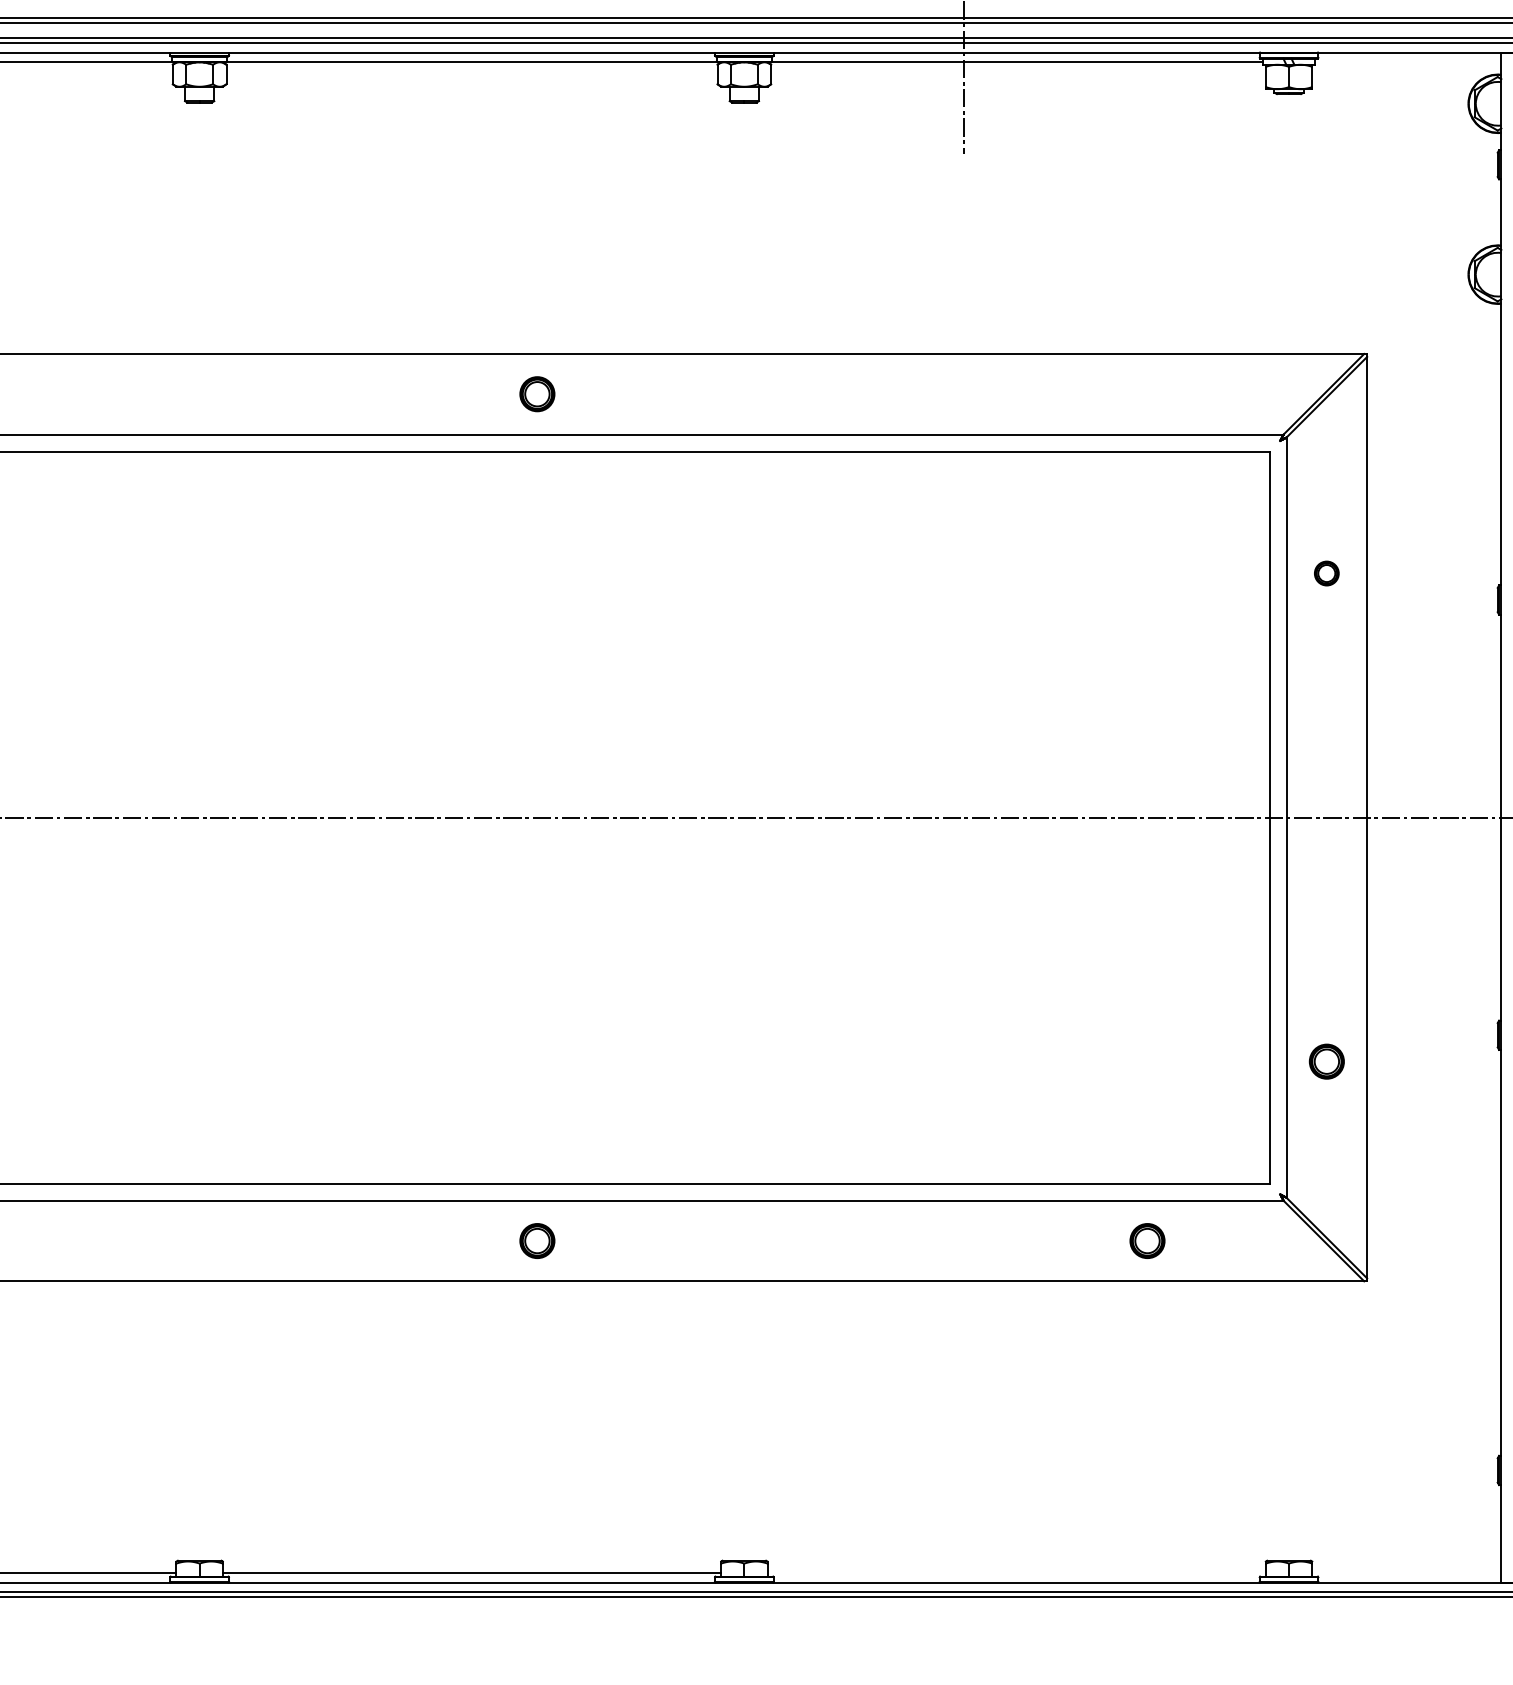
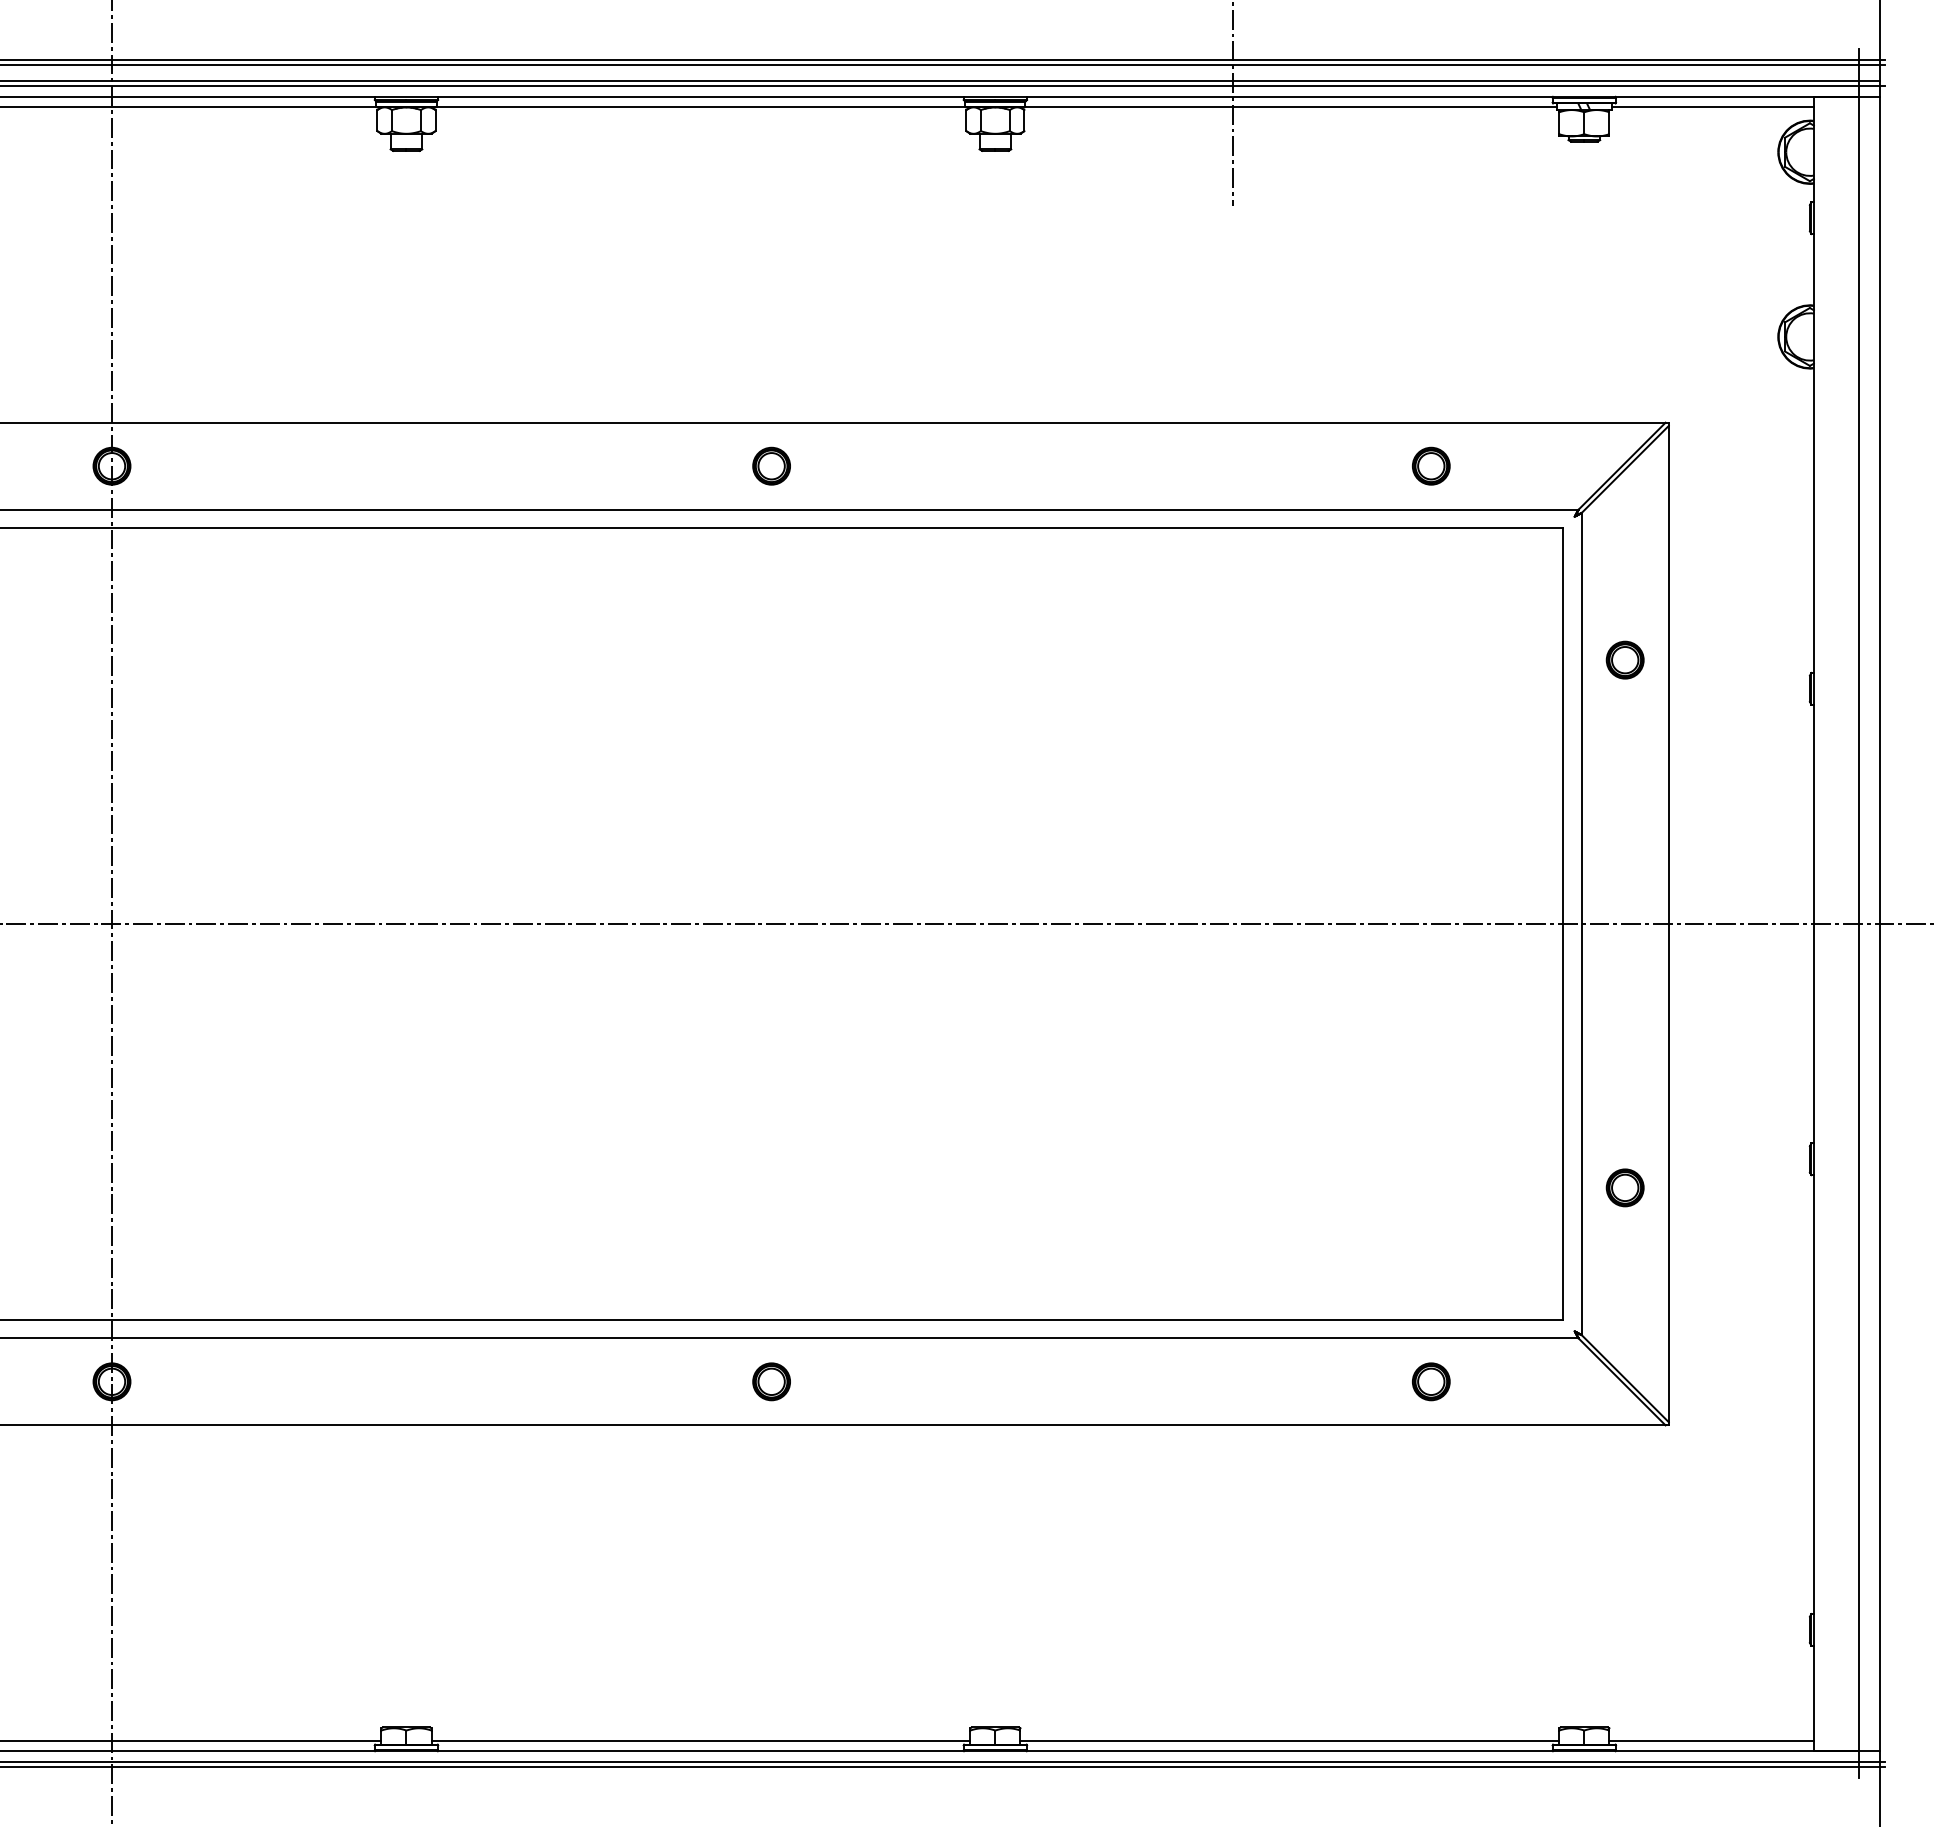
line: (1407, 62) -> (1712, 107), added
part: (1147, 393) -> (1431, 465), added
part: (1326, 572) -> (1624, 659), size x1.43
line: (1016, 1572) -> (1289, 1740), added
line: (1406, 1572) -> (1711, 1740), added

